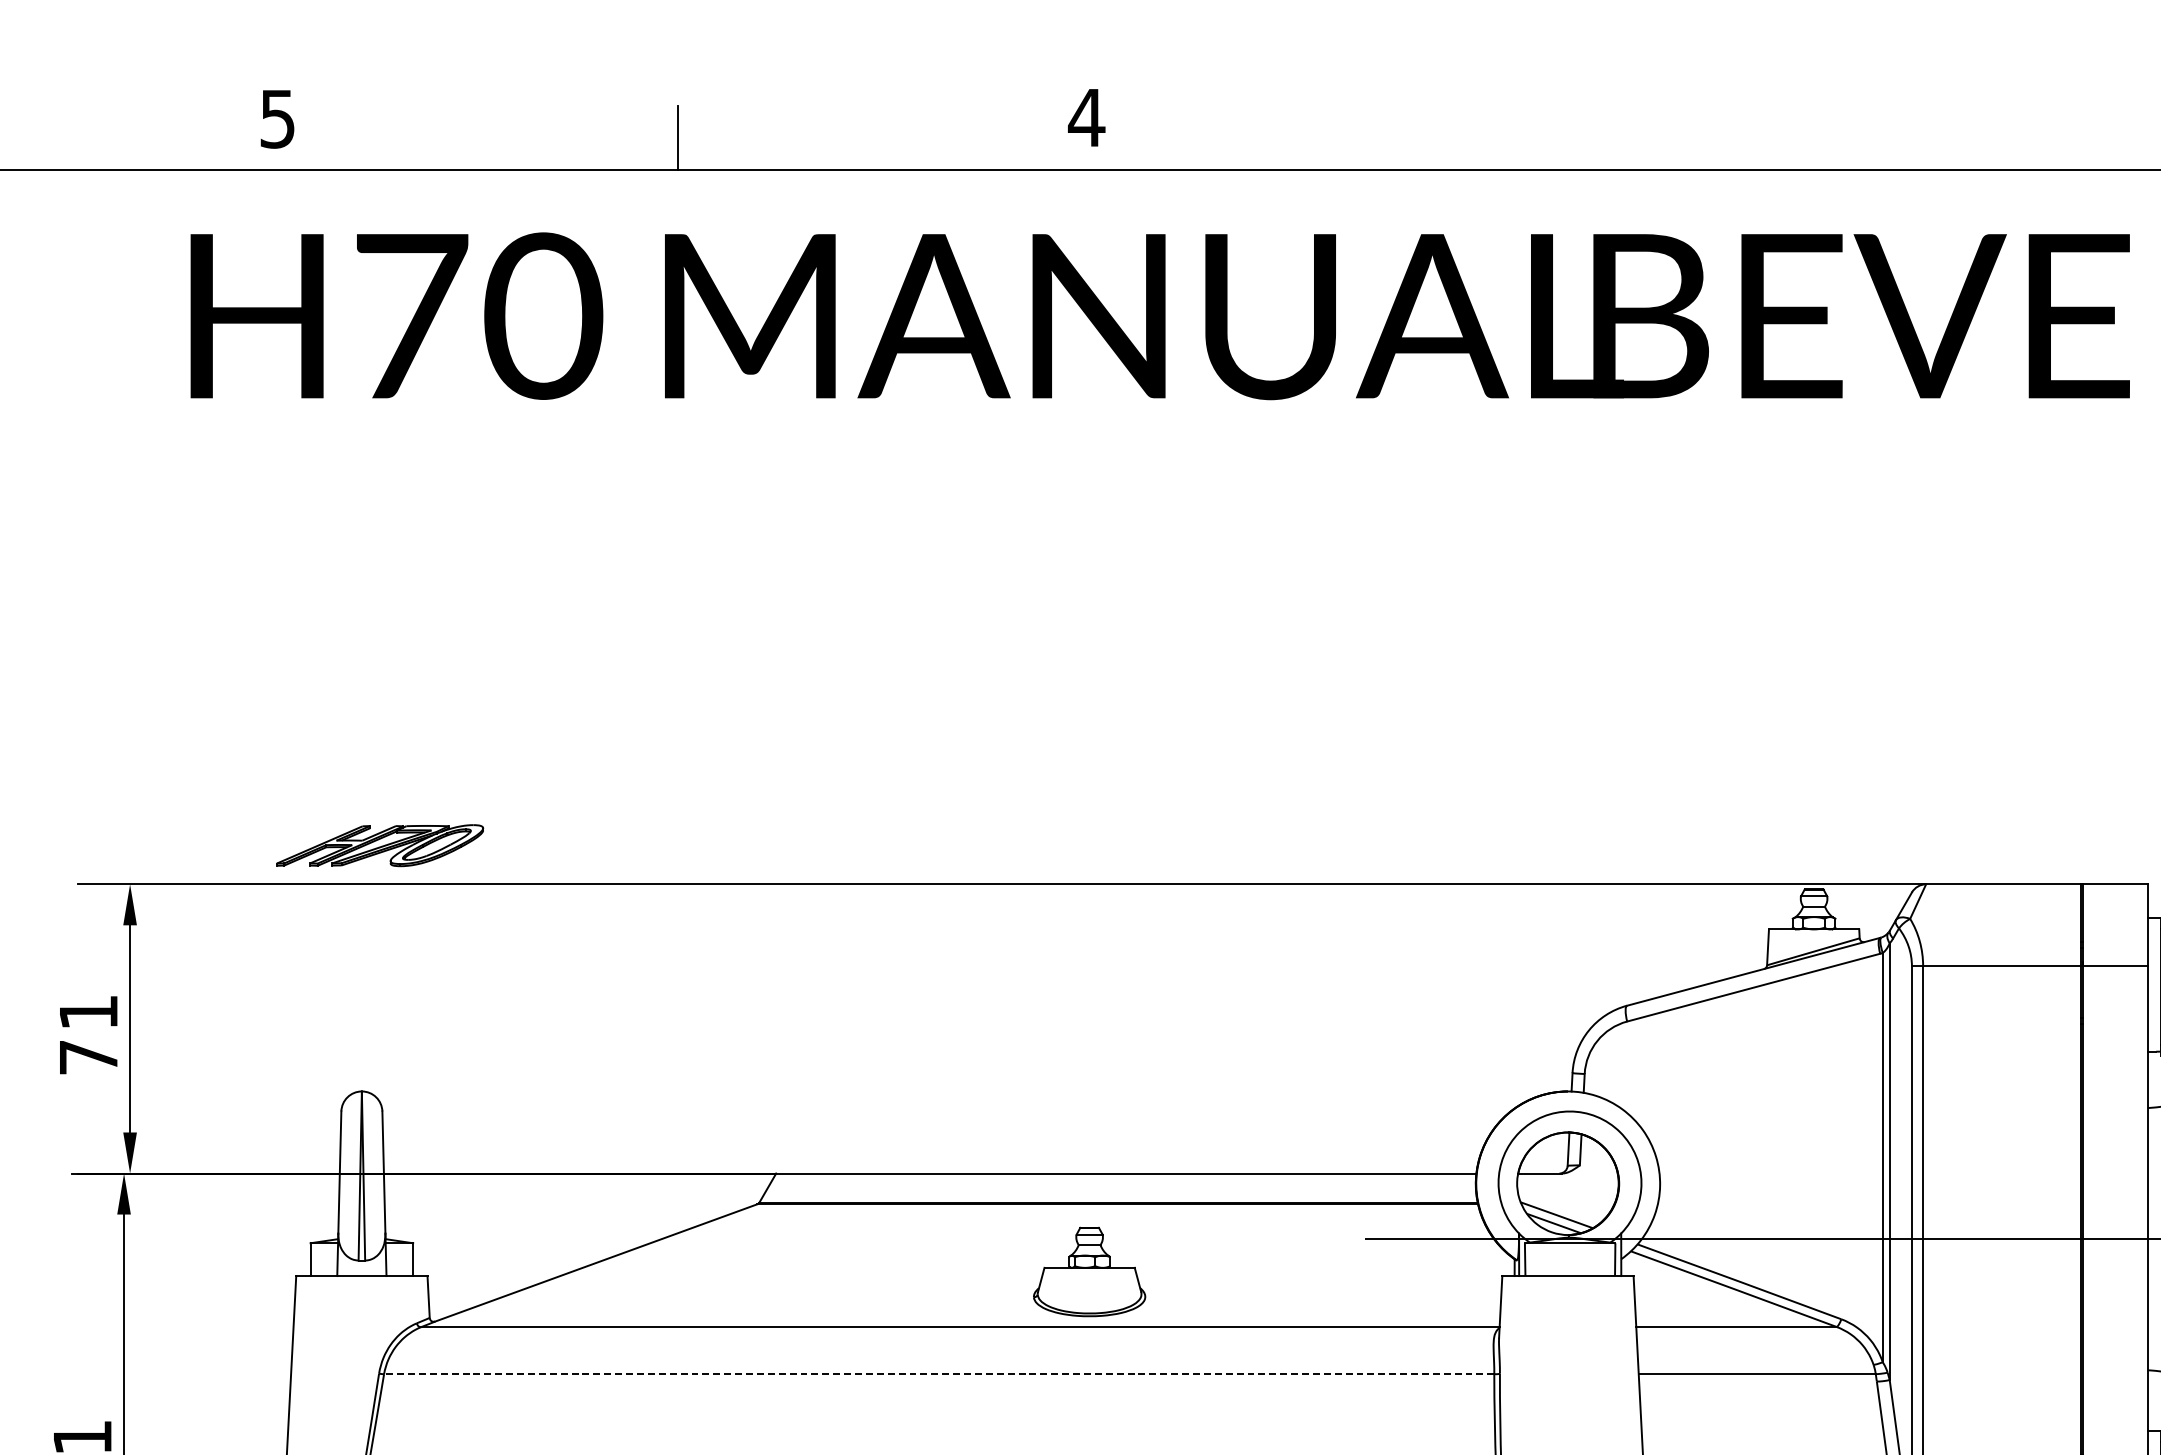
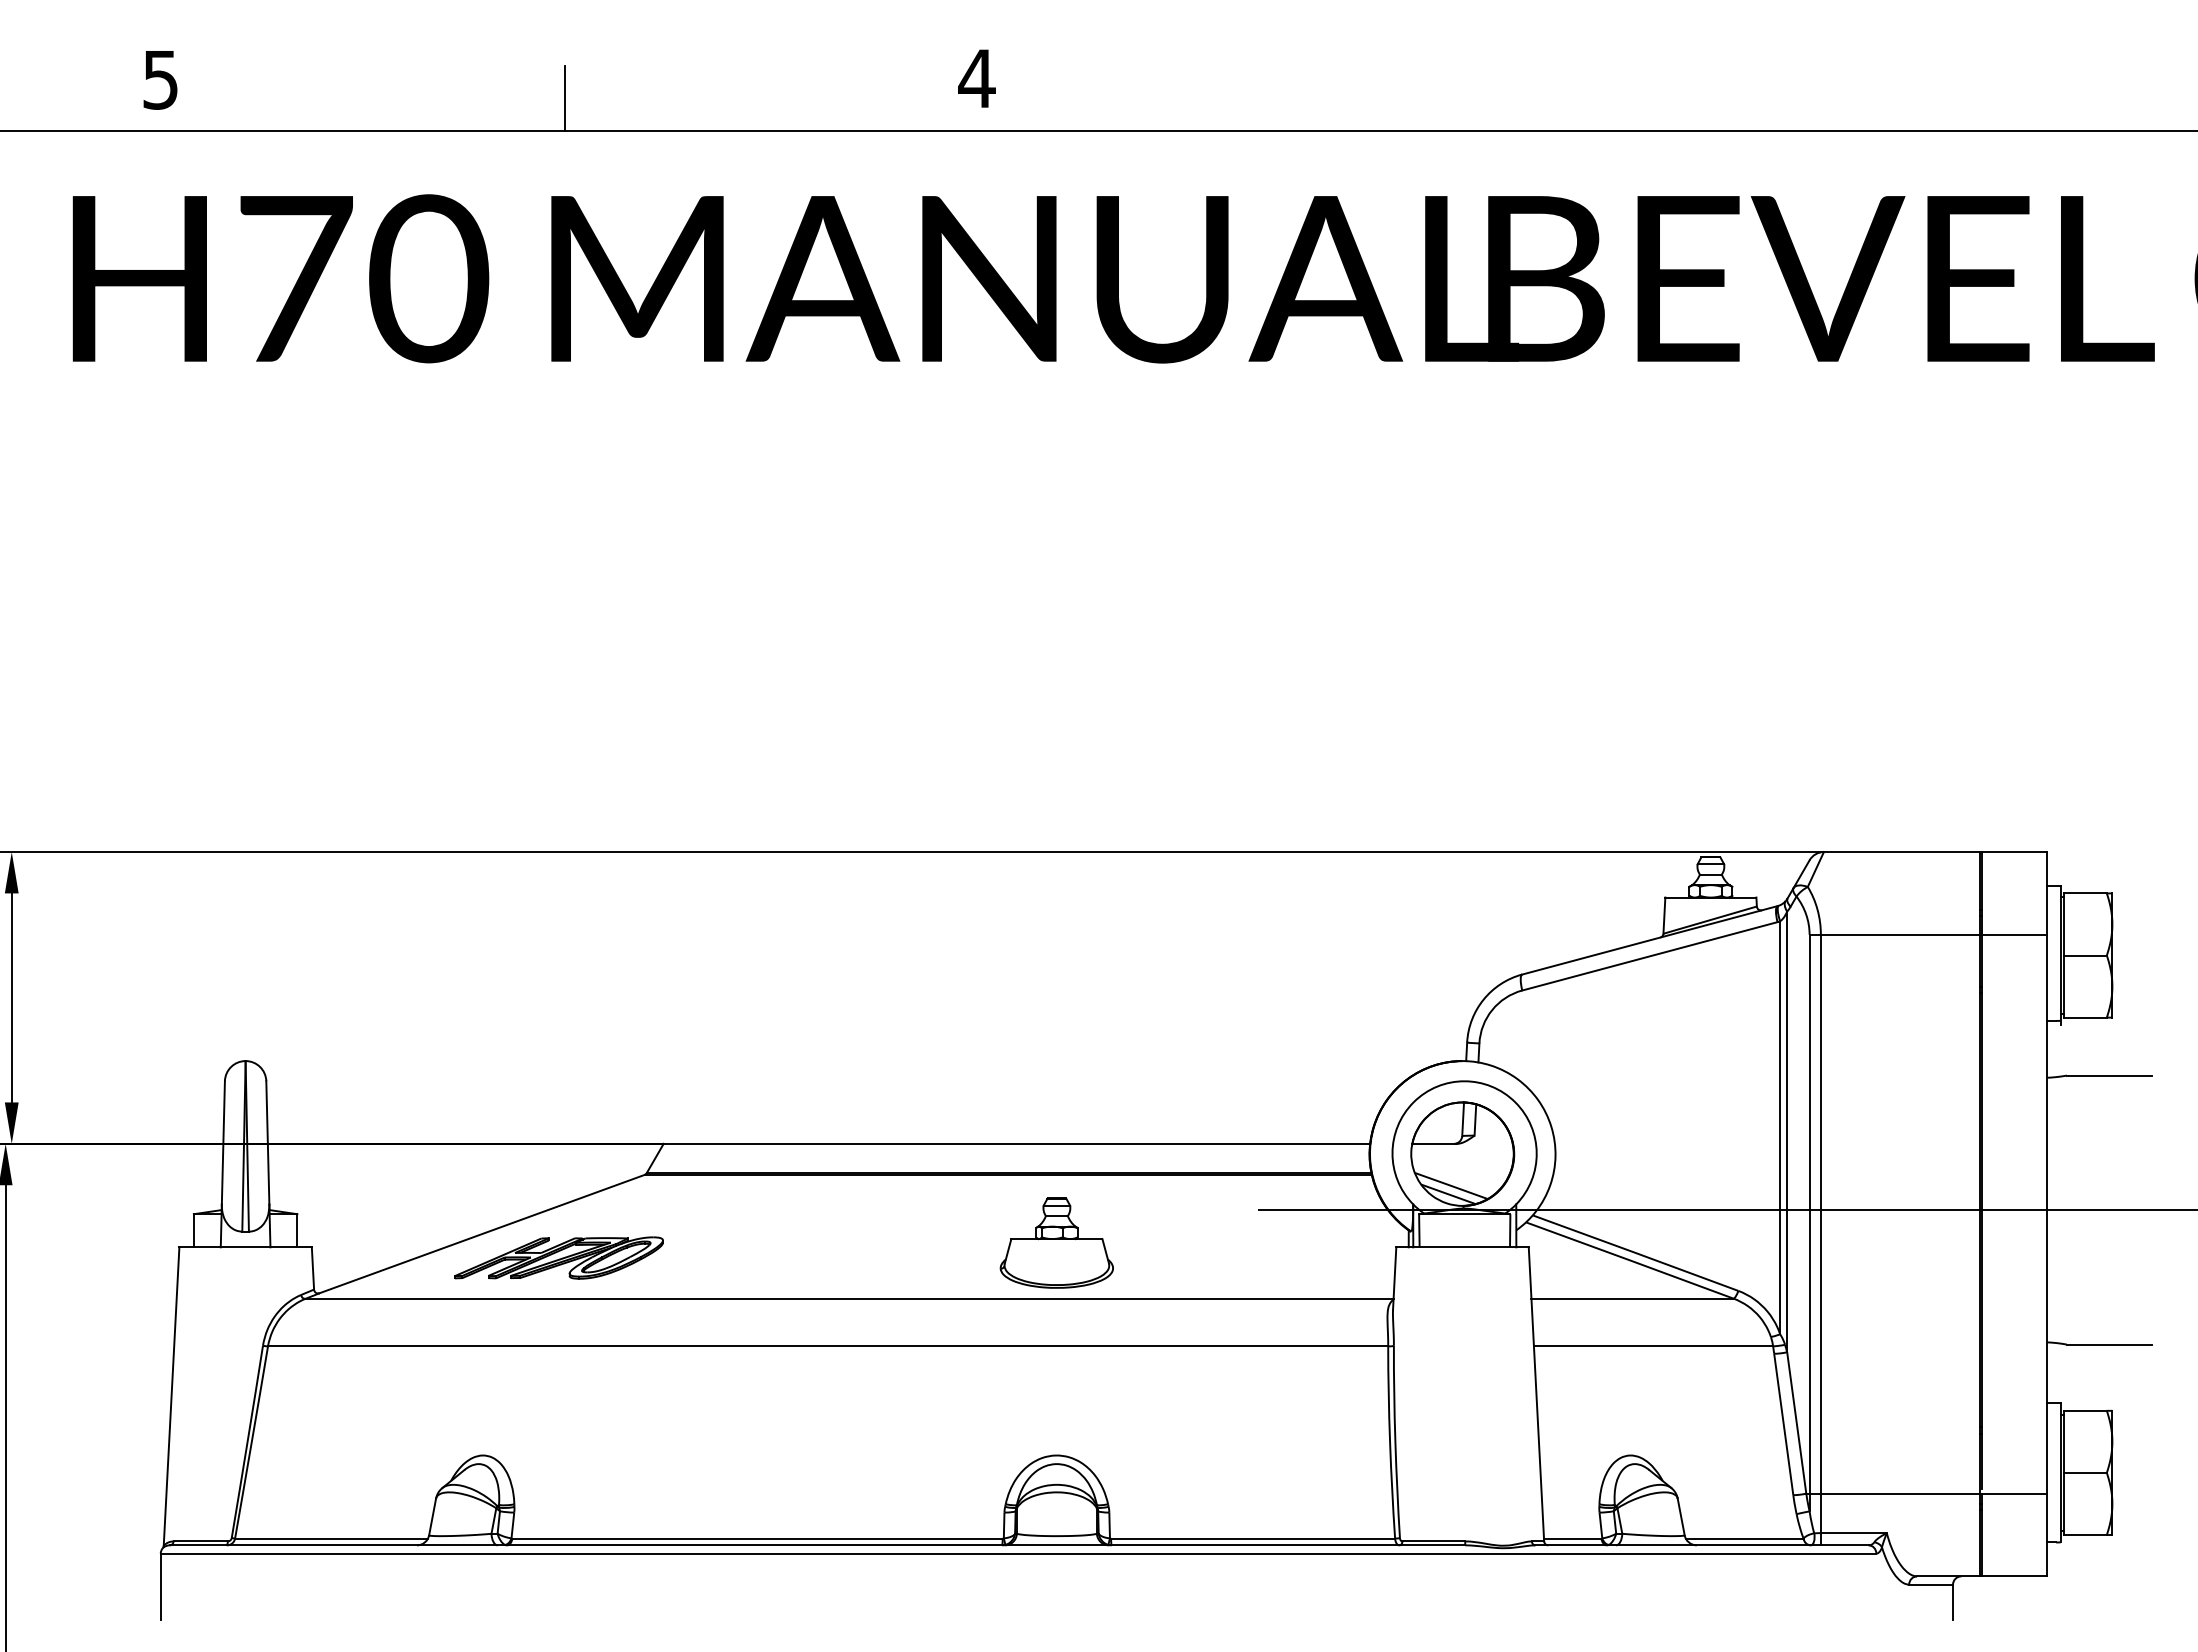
part: (379, 845) -> (558, 1257), moved
part: (1089, 1271) -> (1056, 1242), moved
line: (938, 1374) -> (827, 1346), dashed -> solid

